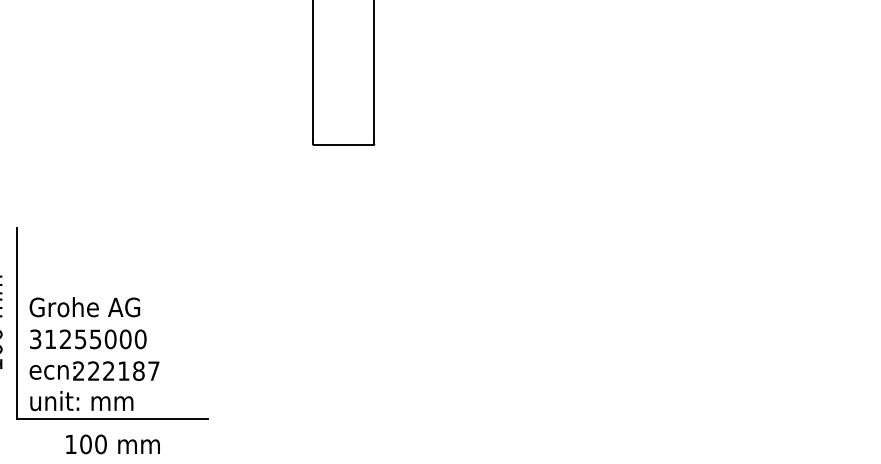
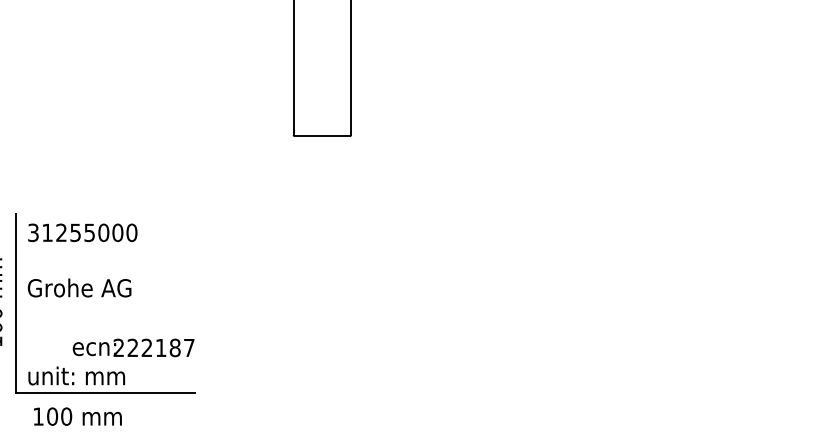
text: (88, 339) -> (83, 232), moved
text: (94, 370) -> (133, 347), moved
text: (112, 444) -> (77, 416), moved

